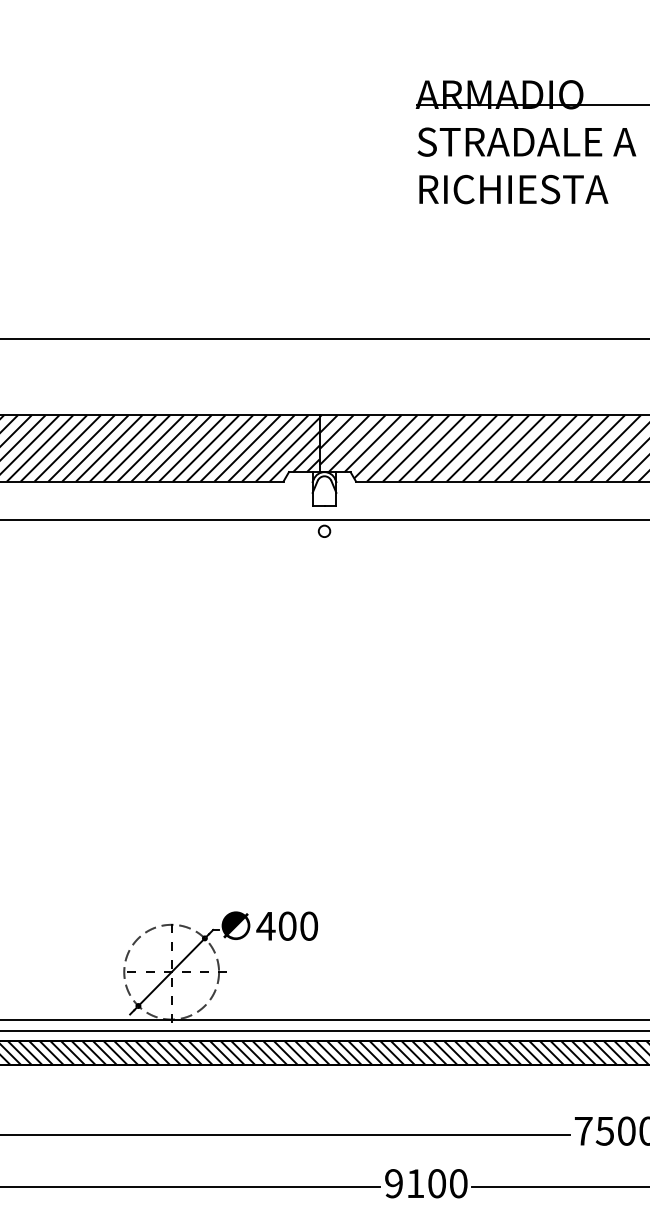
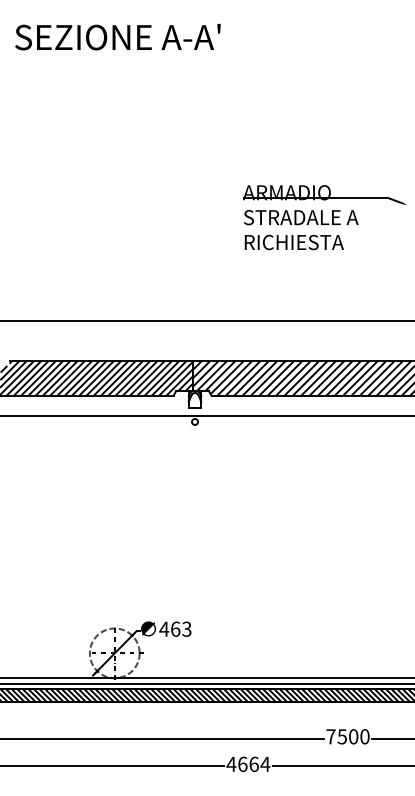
text: (298, 924) -> (181, 628), 400 -> 463
text: (426, 1183) -> (248, 764), 9100 -> 4664

